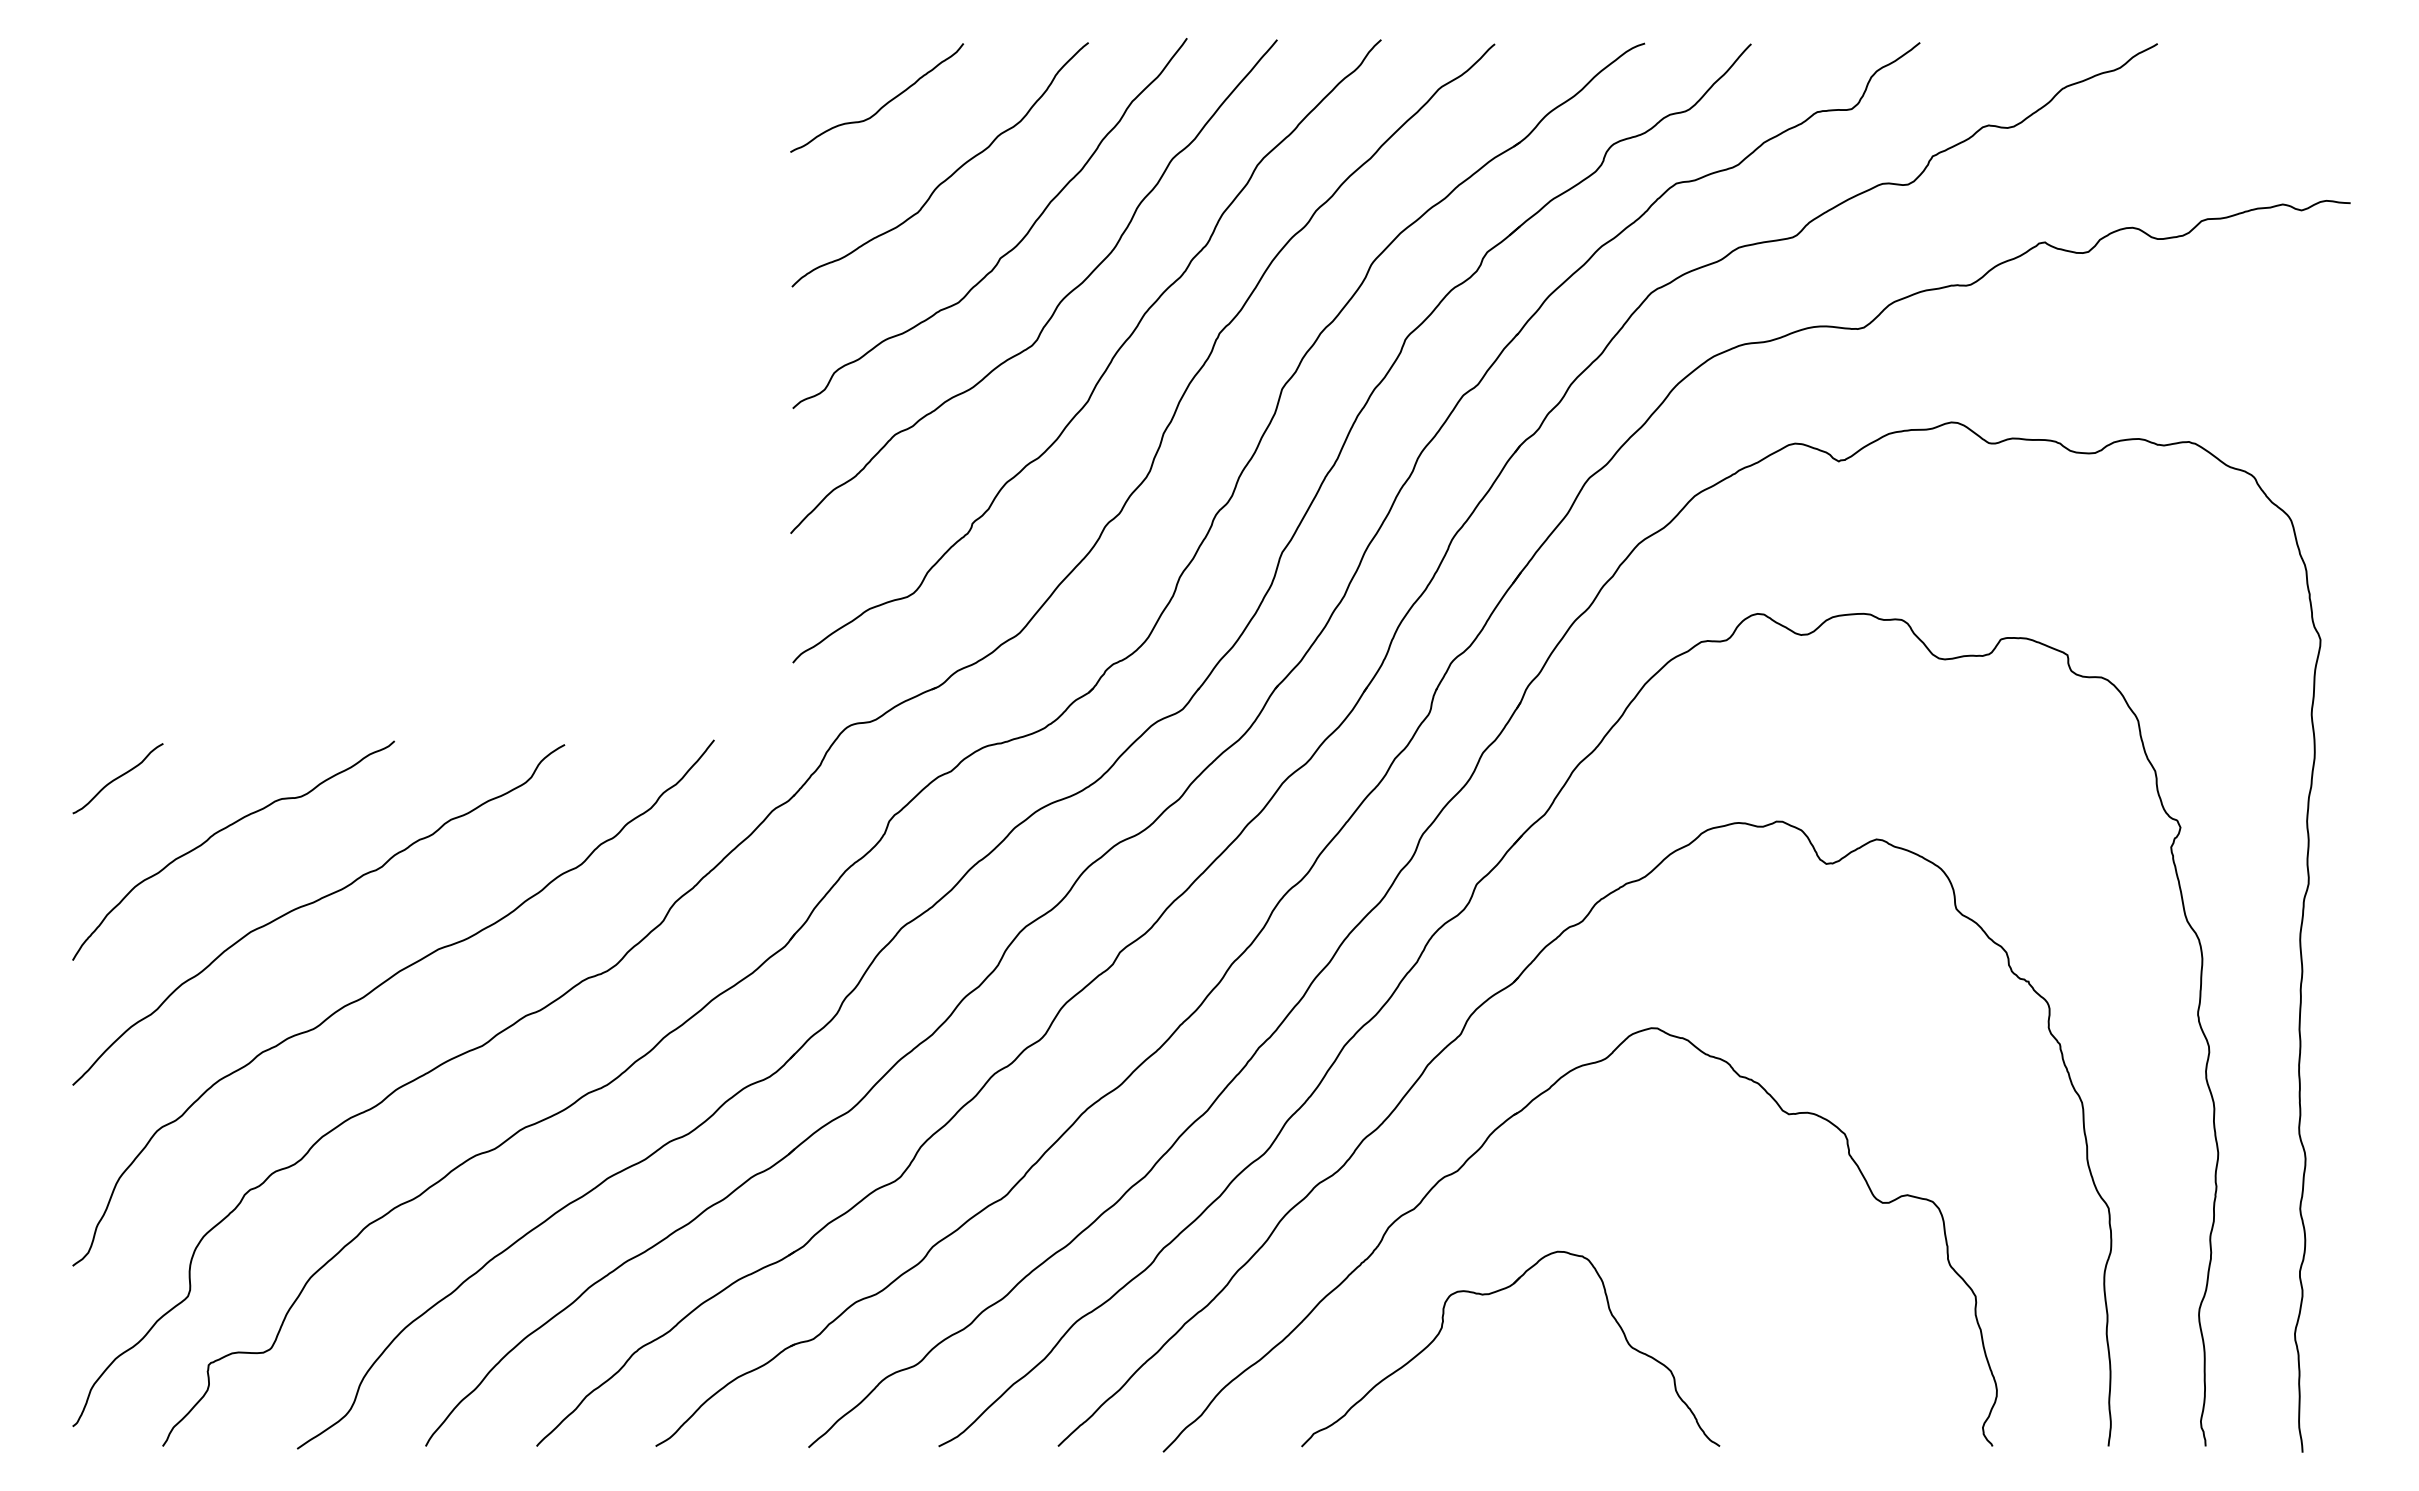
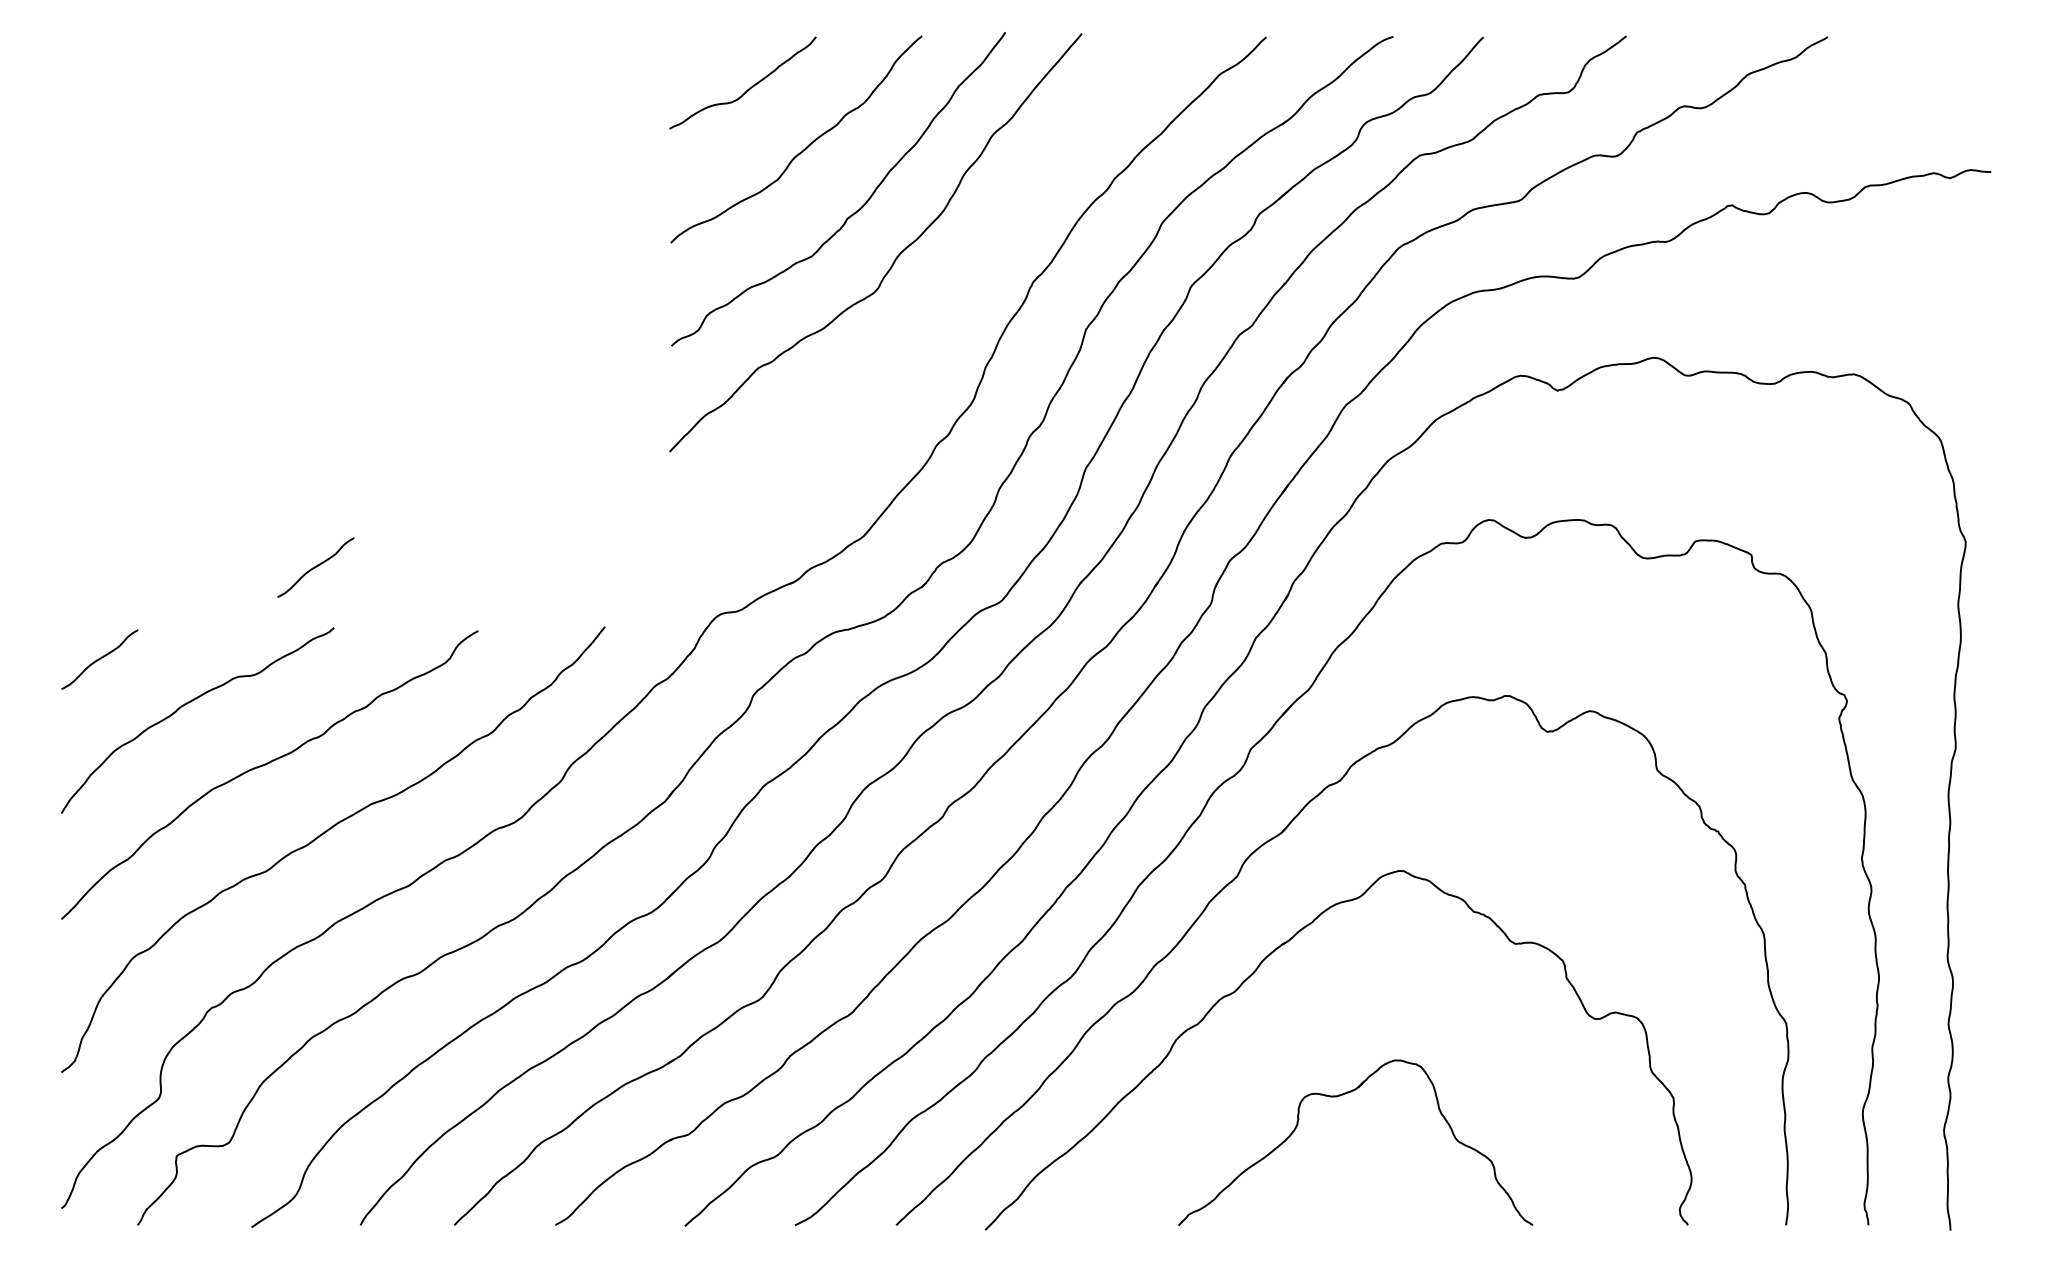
curve: (1107, 364) -> (938, 308), removed
curve: (372, 669) -> (315, 567), added
part: (1492, 1294) -> (1340, 1096), moved

